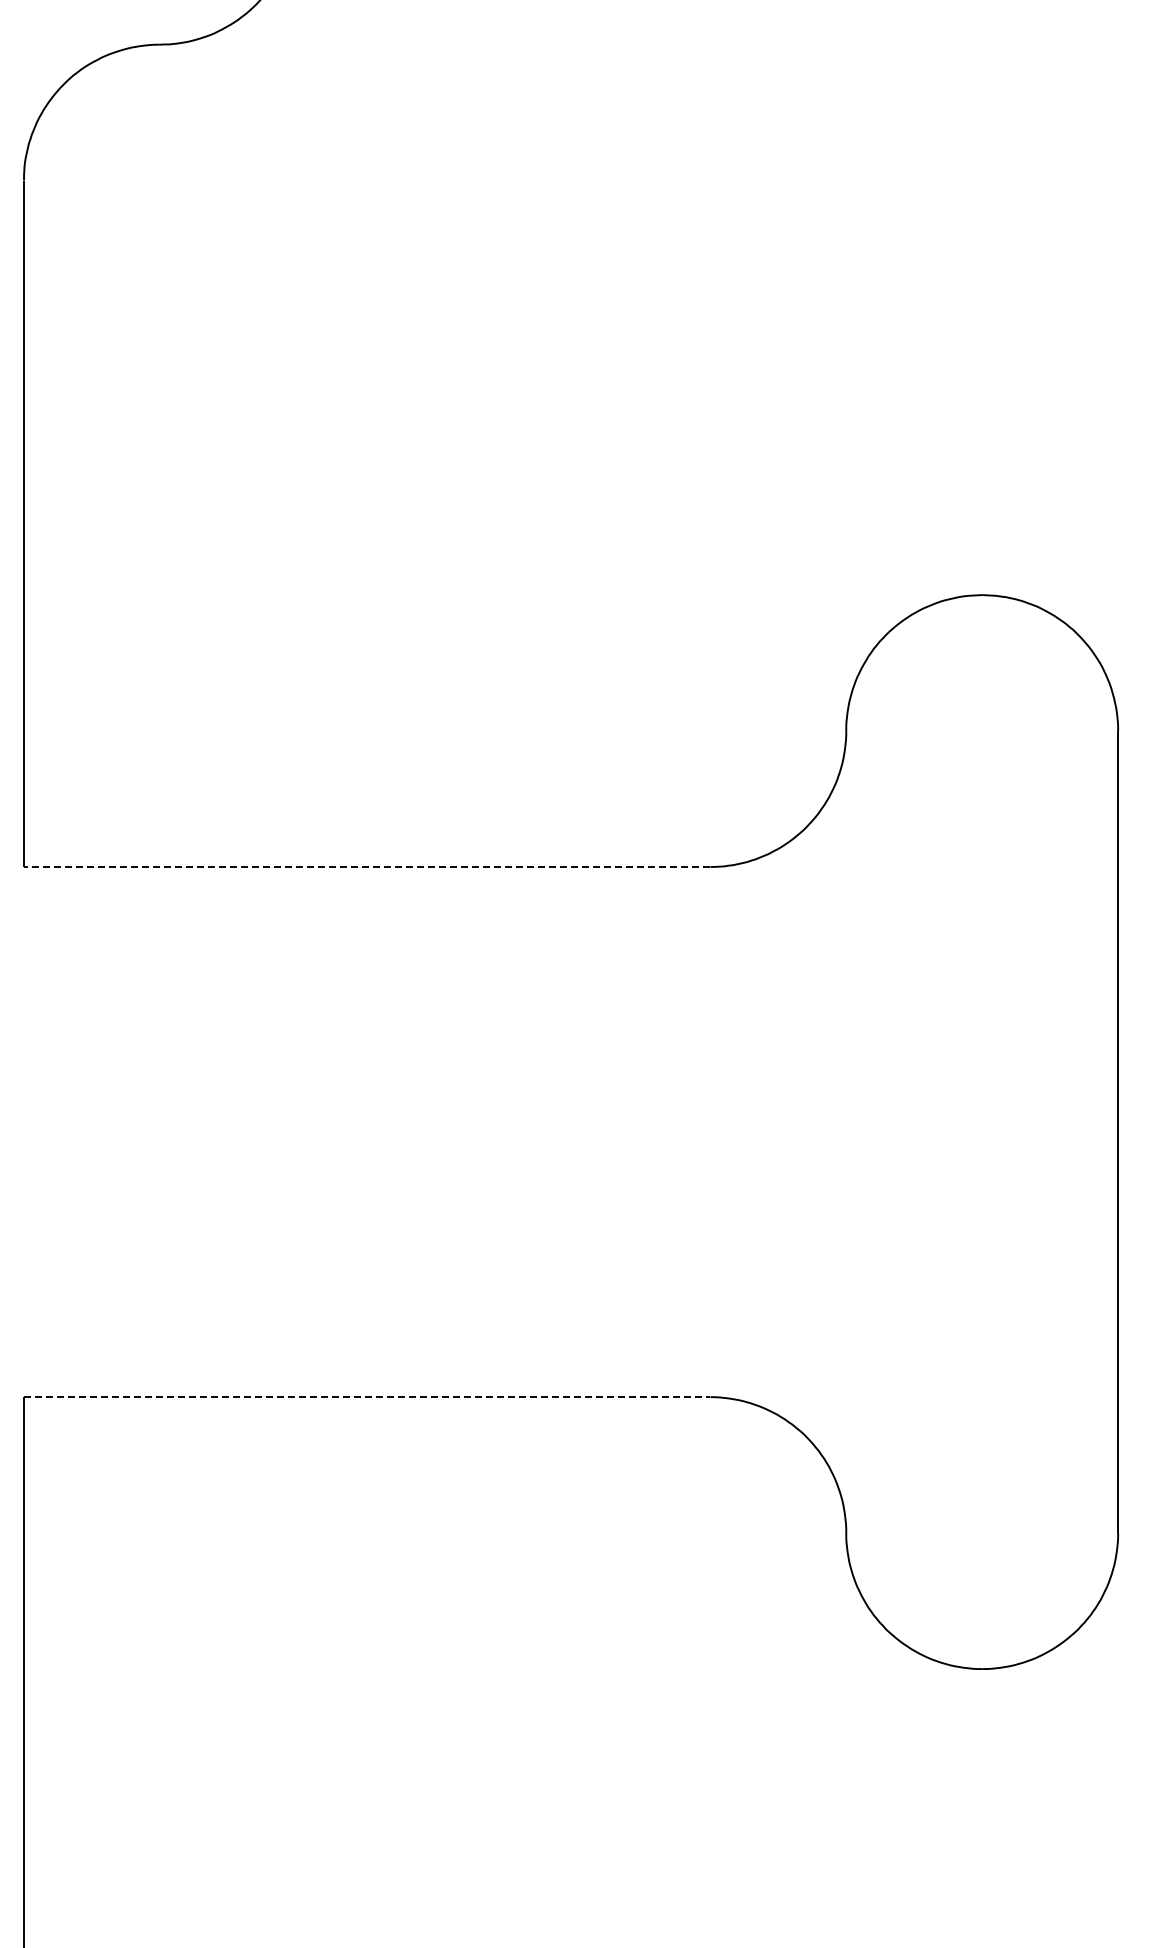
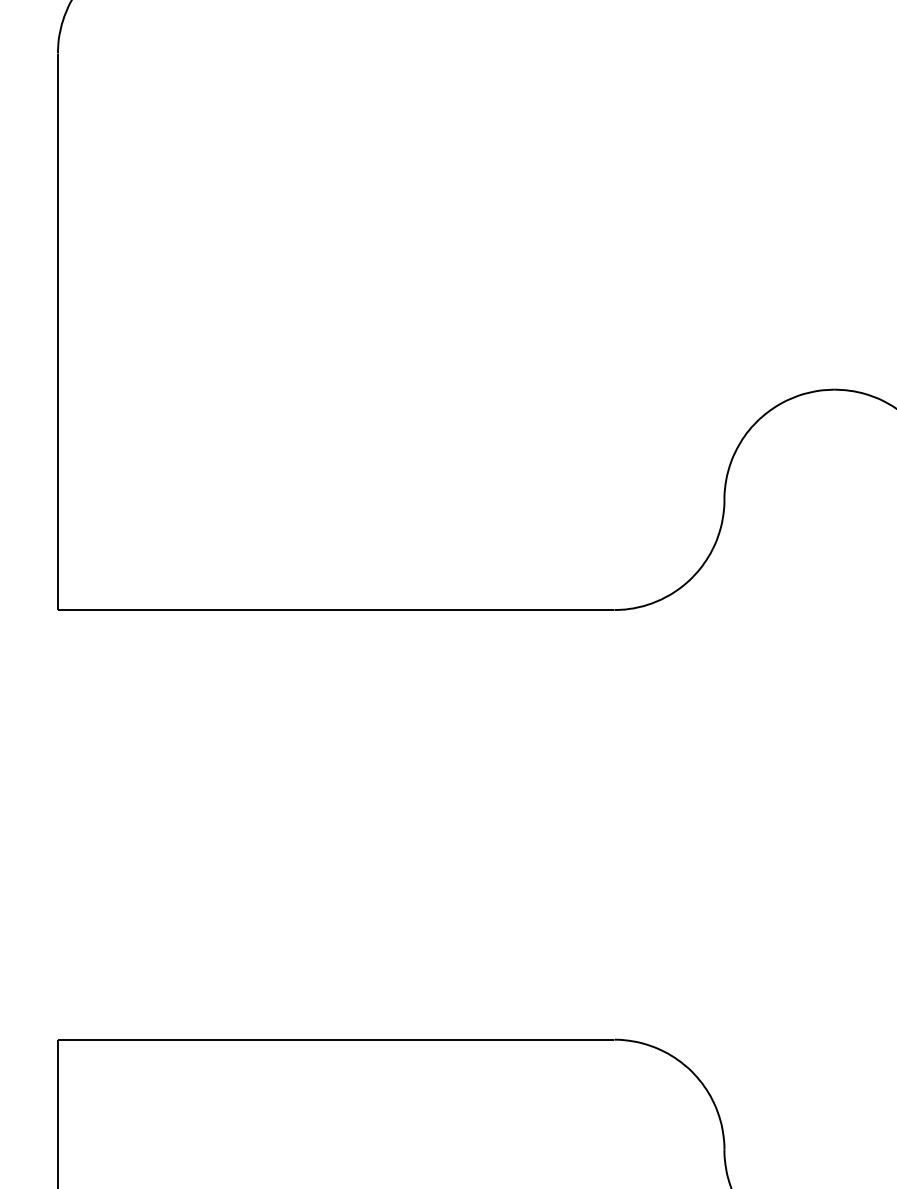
line: (366, 866) -> (335, 609), dashed -> solid
line: (367, 1397) -> (336, 1039), dashed -> solid

